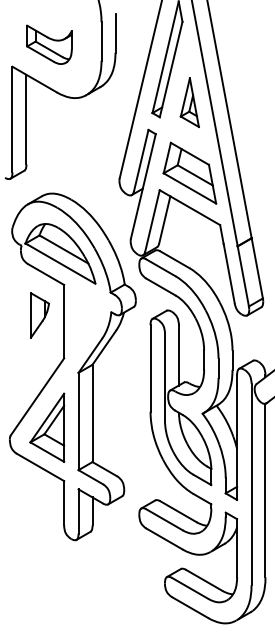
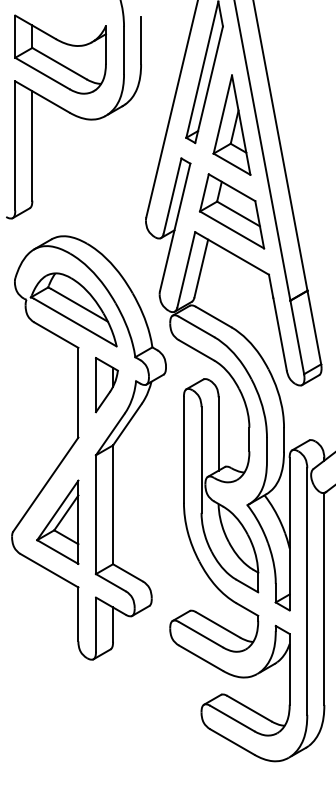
part: (49, 44) -> (60, 54), size x1.67
part: (189, 102) -> (231, 124), size x1.67
part: (39, 315) -> (106, 385), moved

